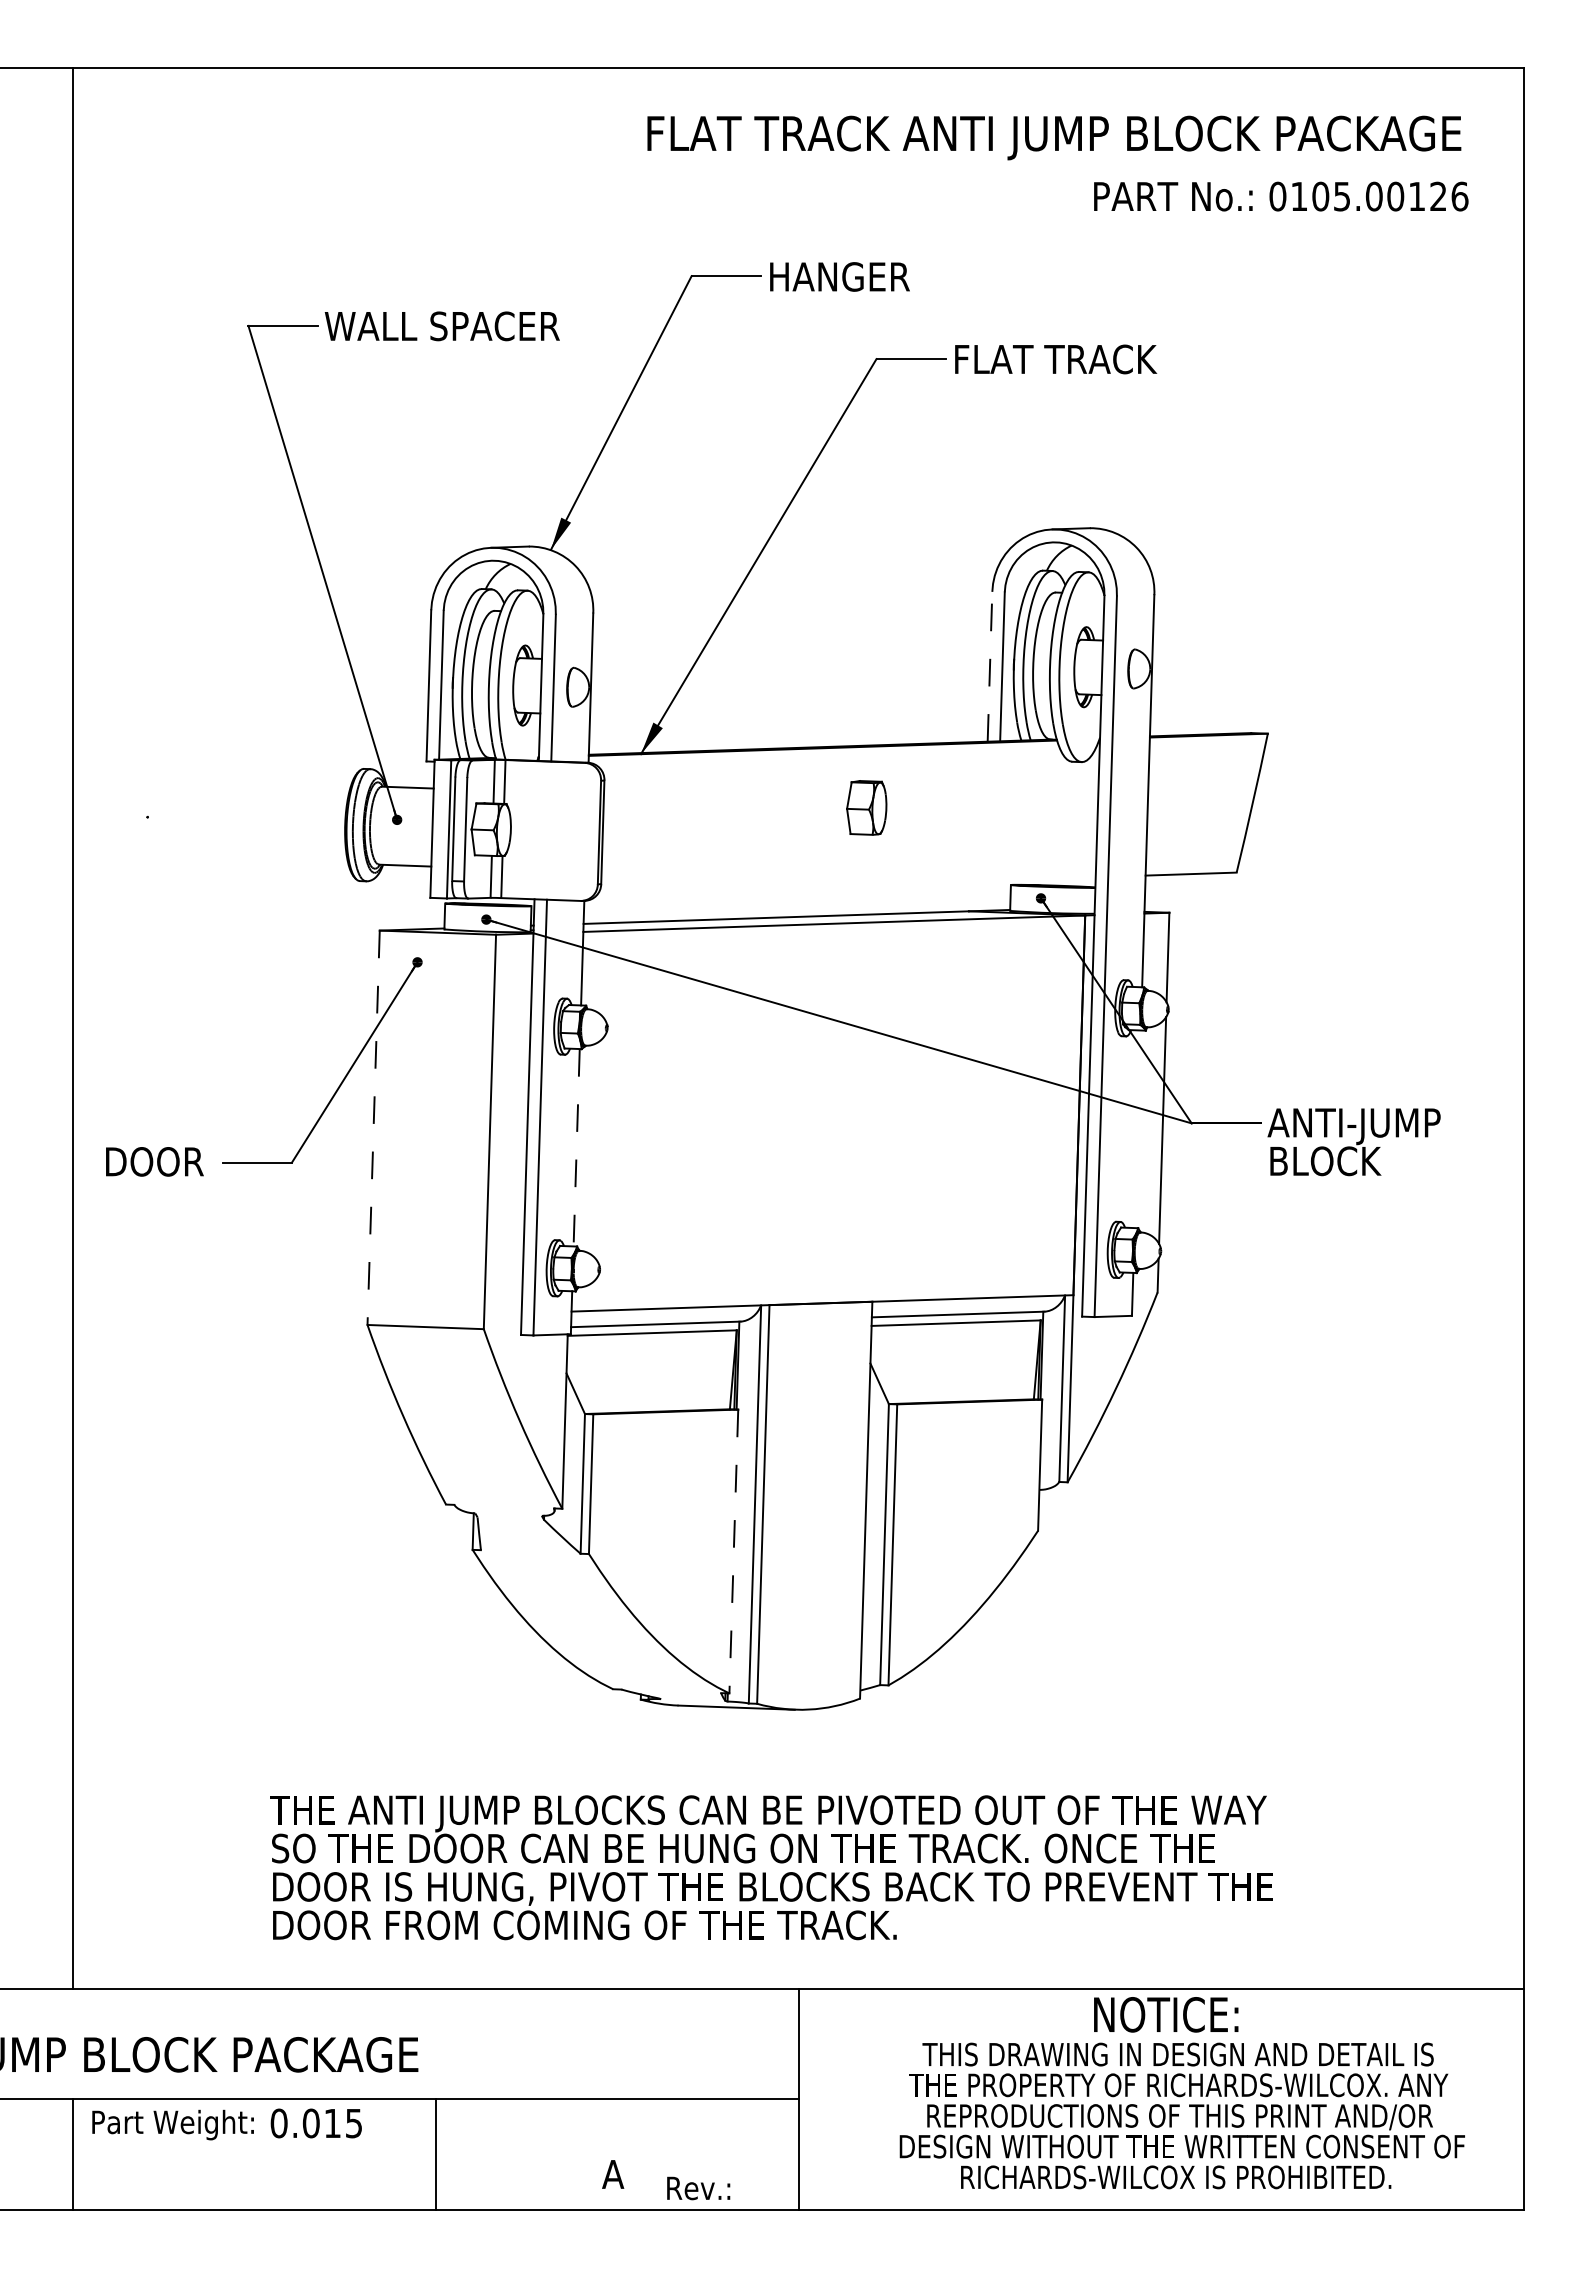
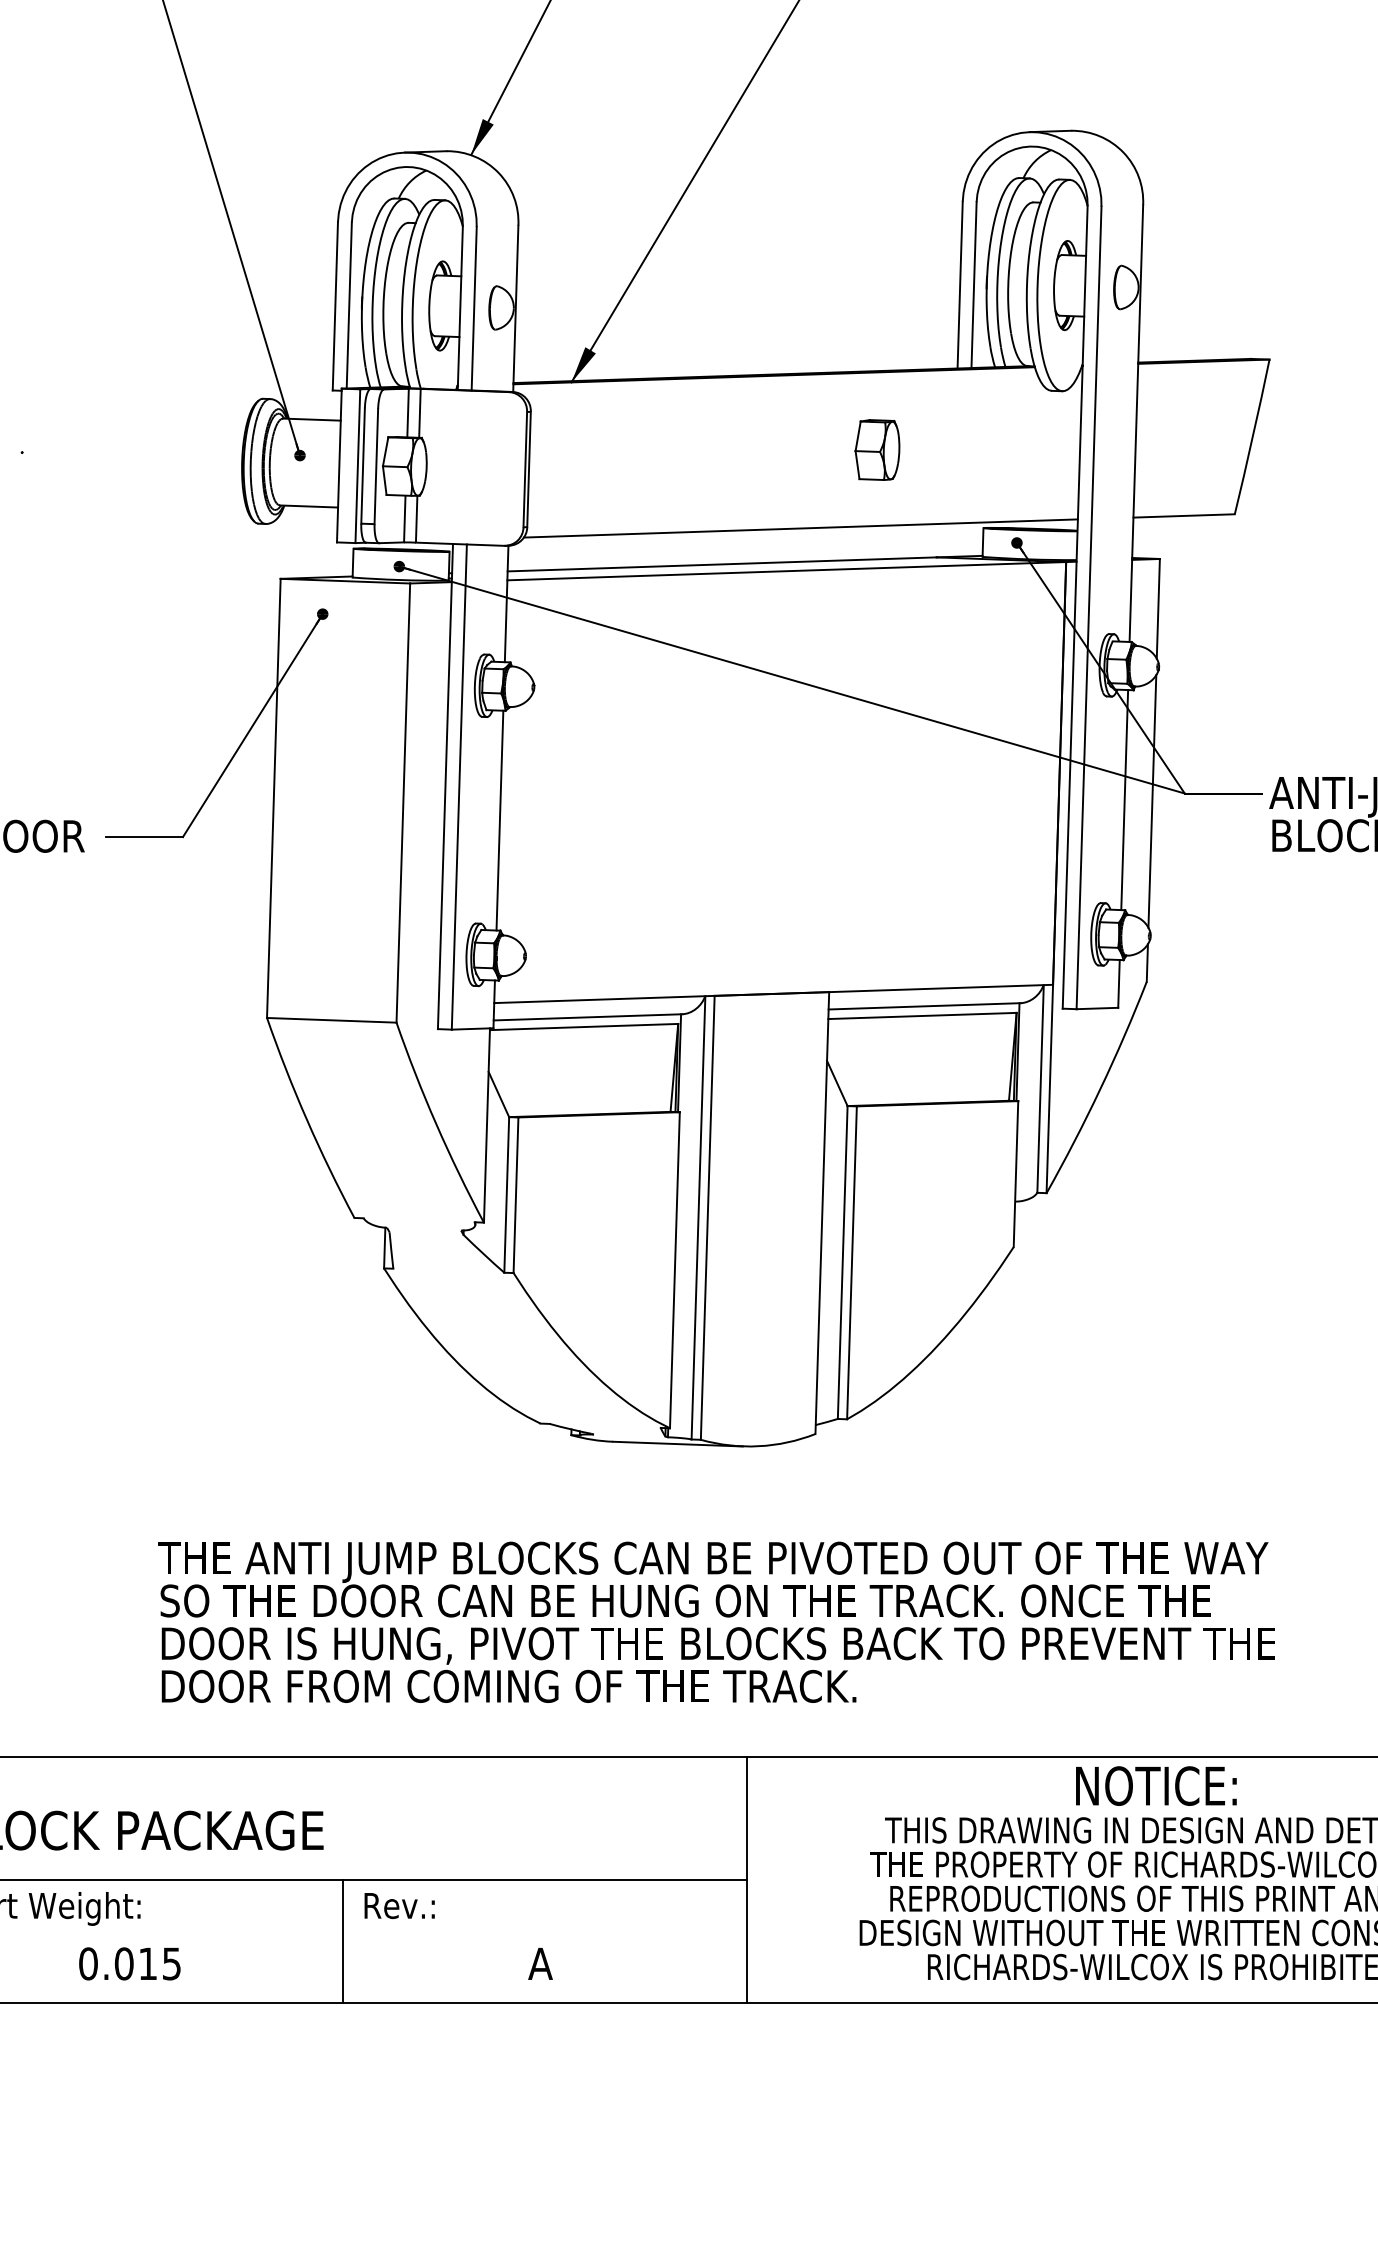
line: (990, 666) -> (960, 284), dashed -> solid
part: (866, 807) -> (877, 449), moved
line: (846, 885) -> (800, 528), added
line: (373, 1128) -> (273, 799), dashed -> solid
line: (1137, 1129) -> (1124, 800), added
line: (576, 1147) -> (499, 820), dashed -> solid
line: (733, 1551) -> (674, 1270), dashed -> solid
text: (315, 2123) -> (128, 1963), moved
text: (698, 2188) -> (399, 1906), moved

